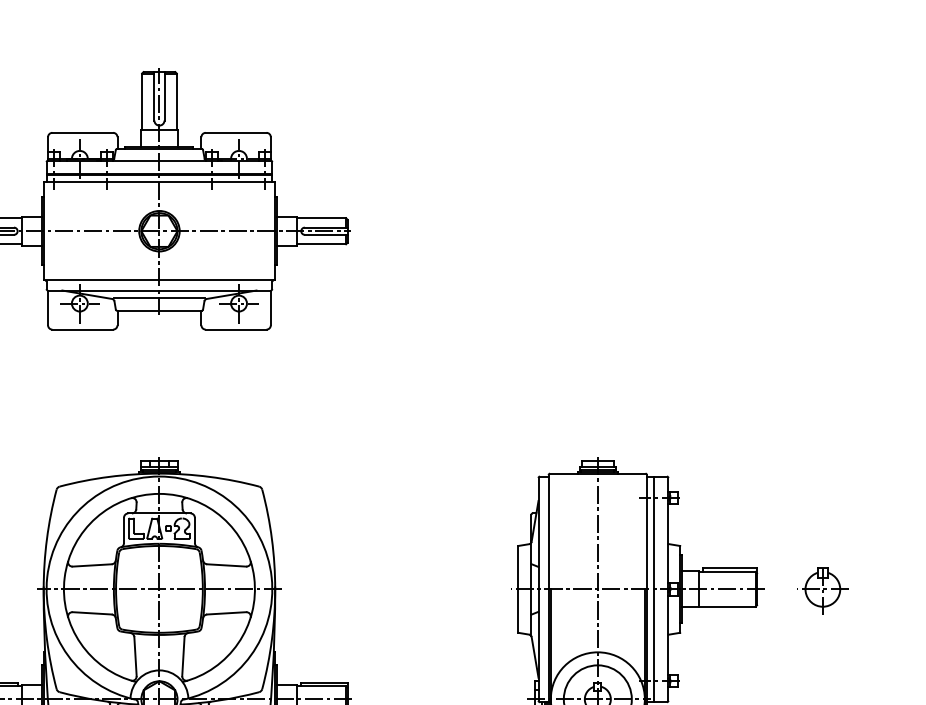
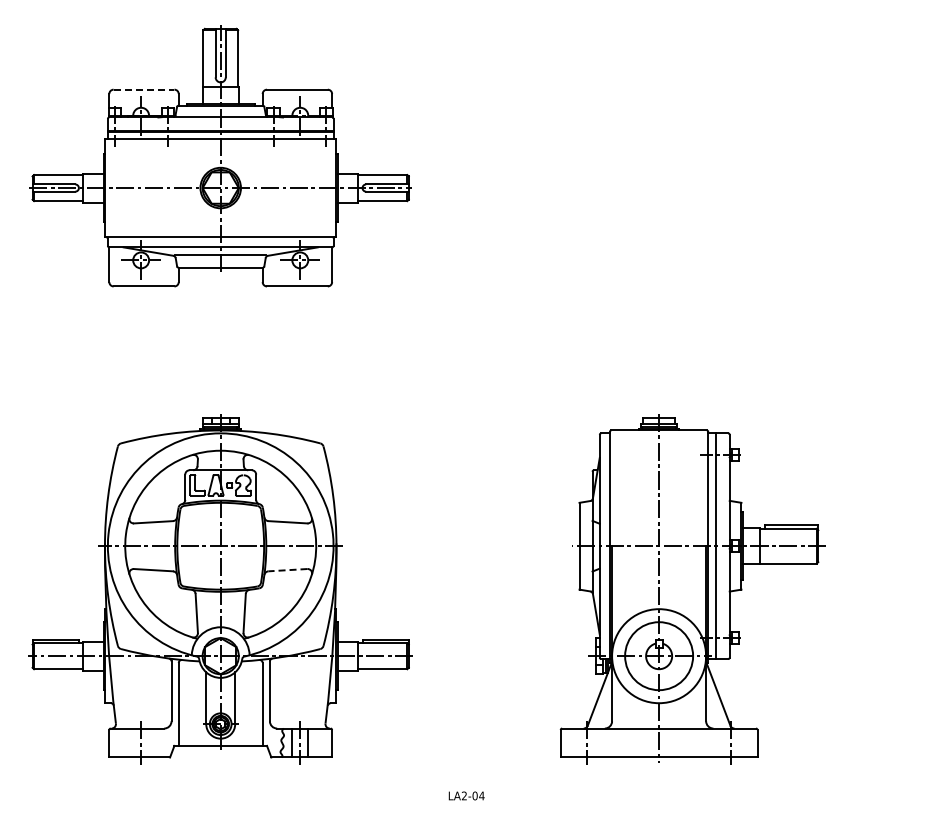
line: (83, 132) -> (144, 89), solid -> dashed
part: (822, 590) -> (883, 547), removed
line: (226, 613) -> (287, 570), solid -> dashed

